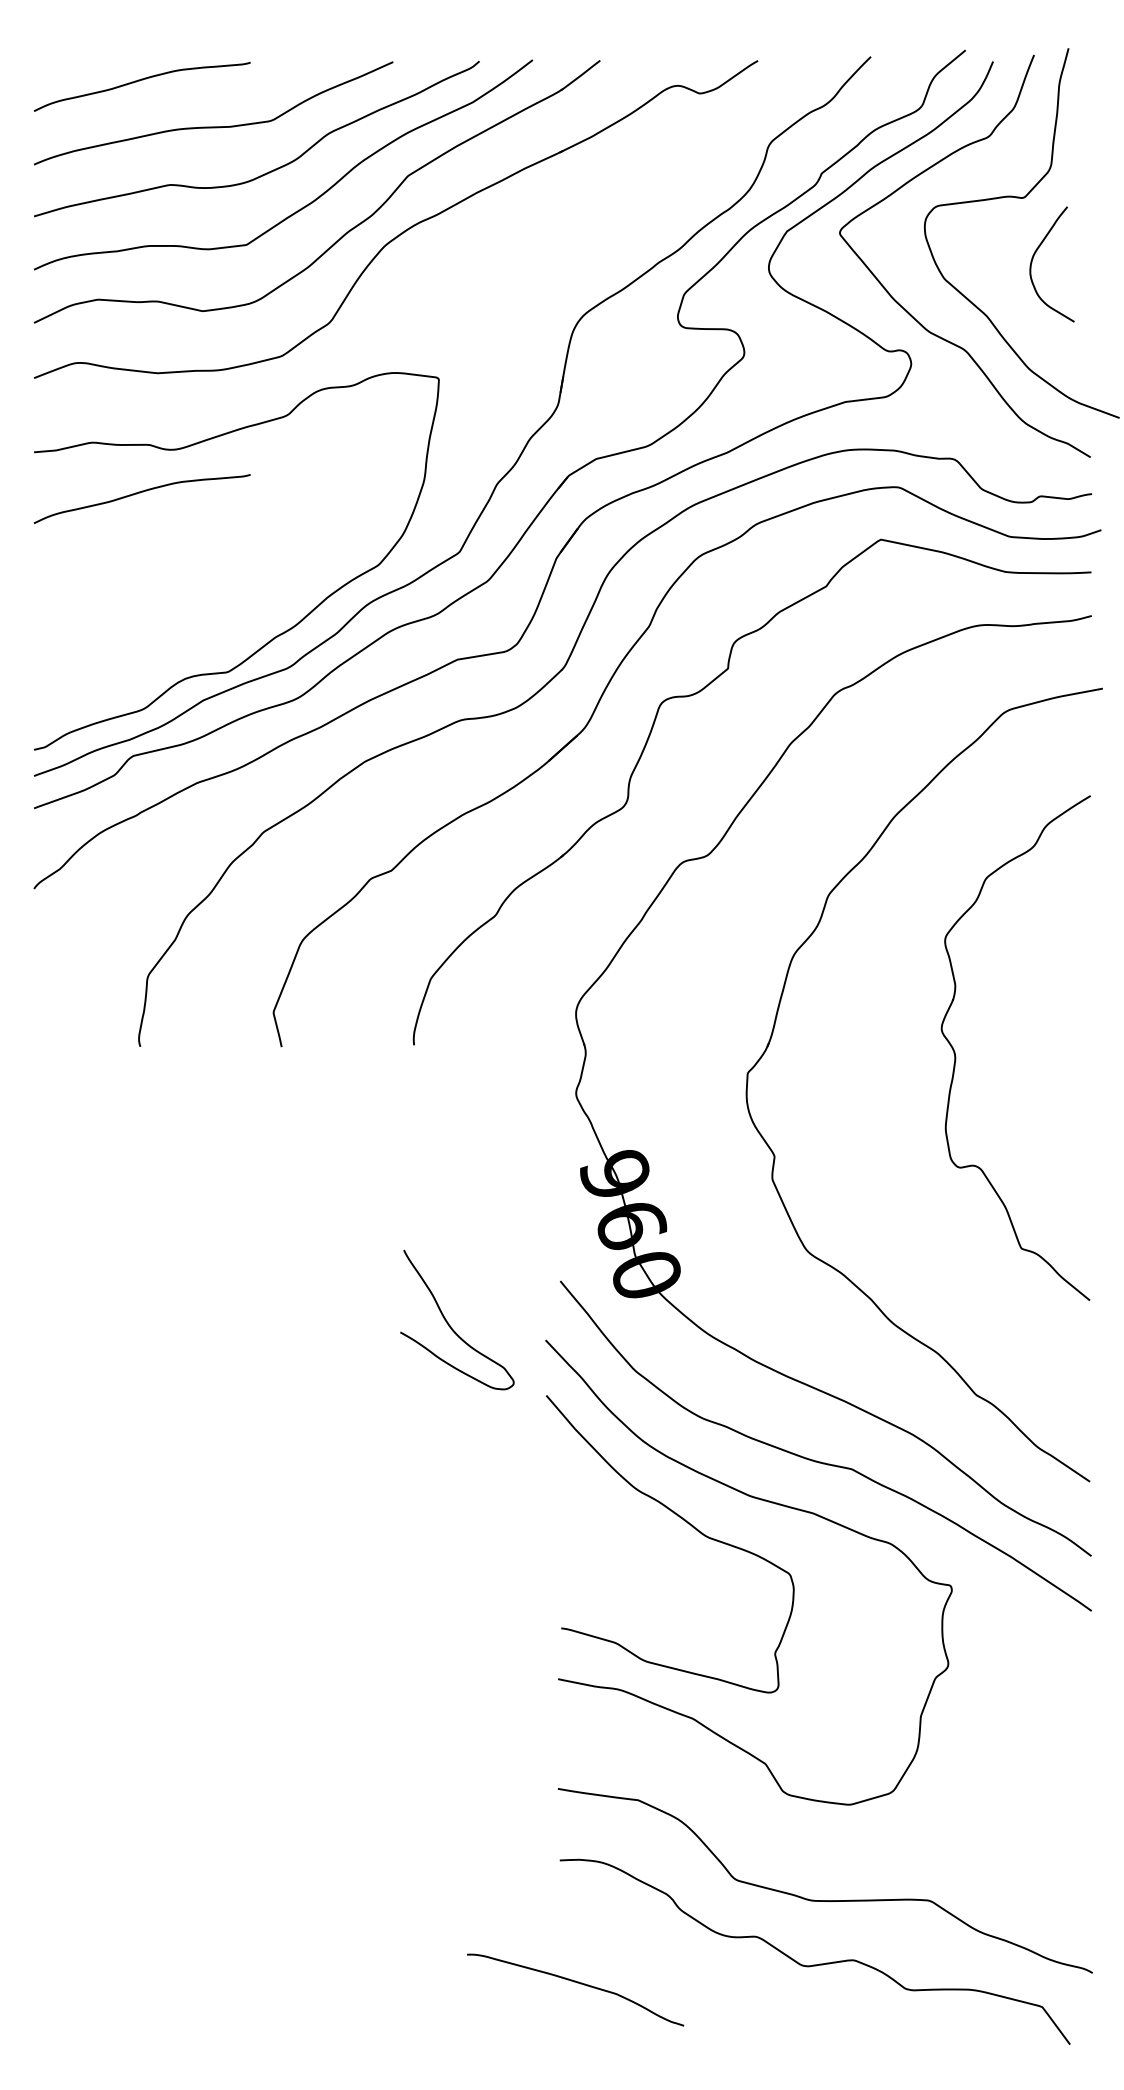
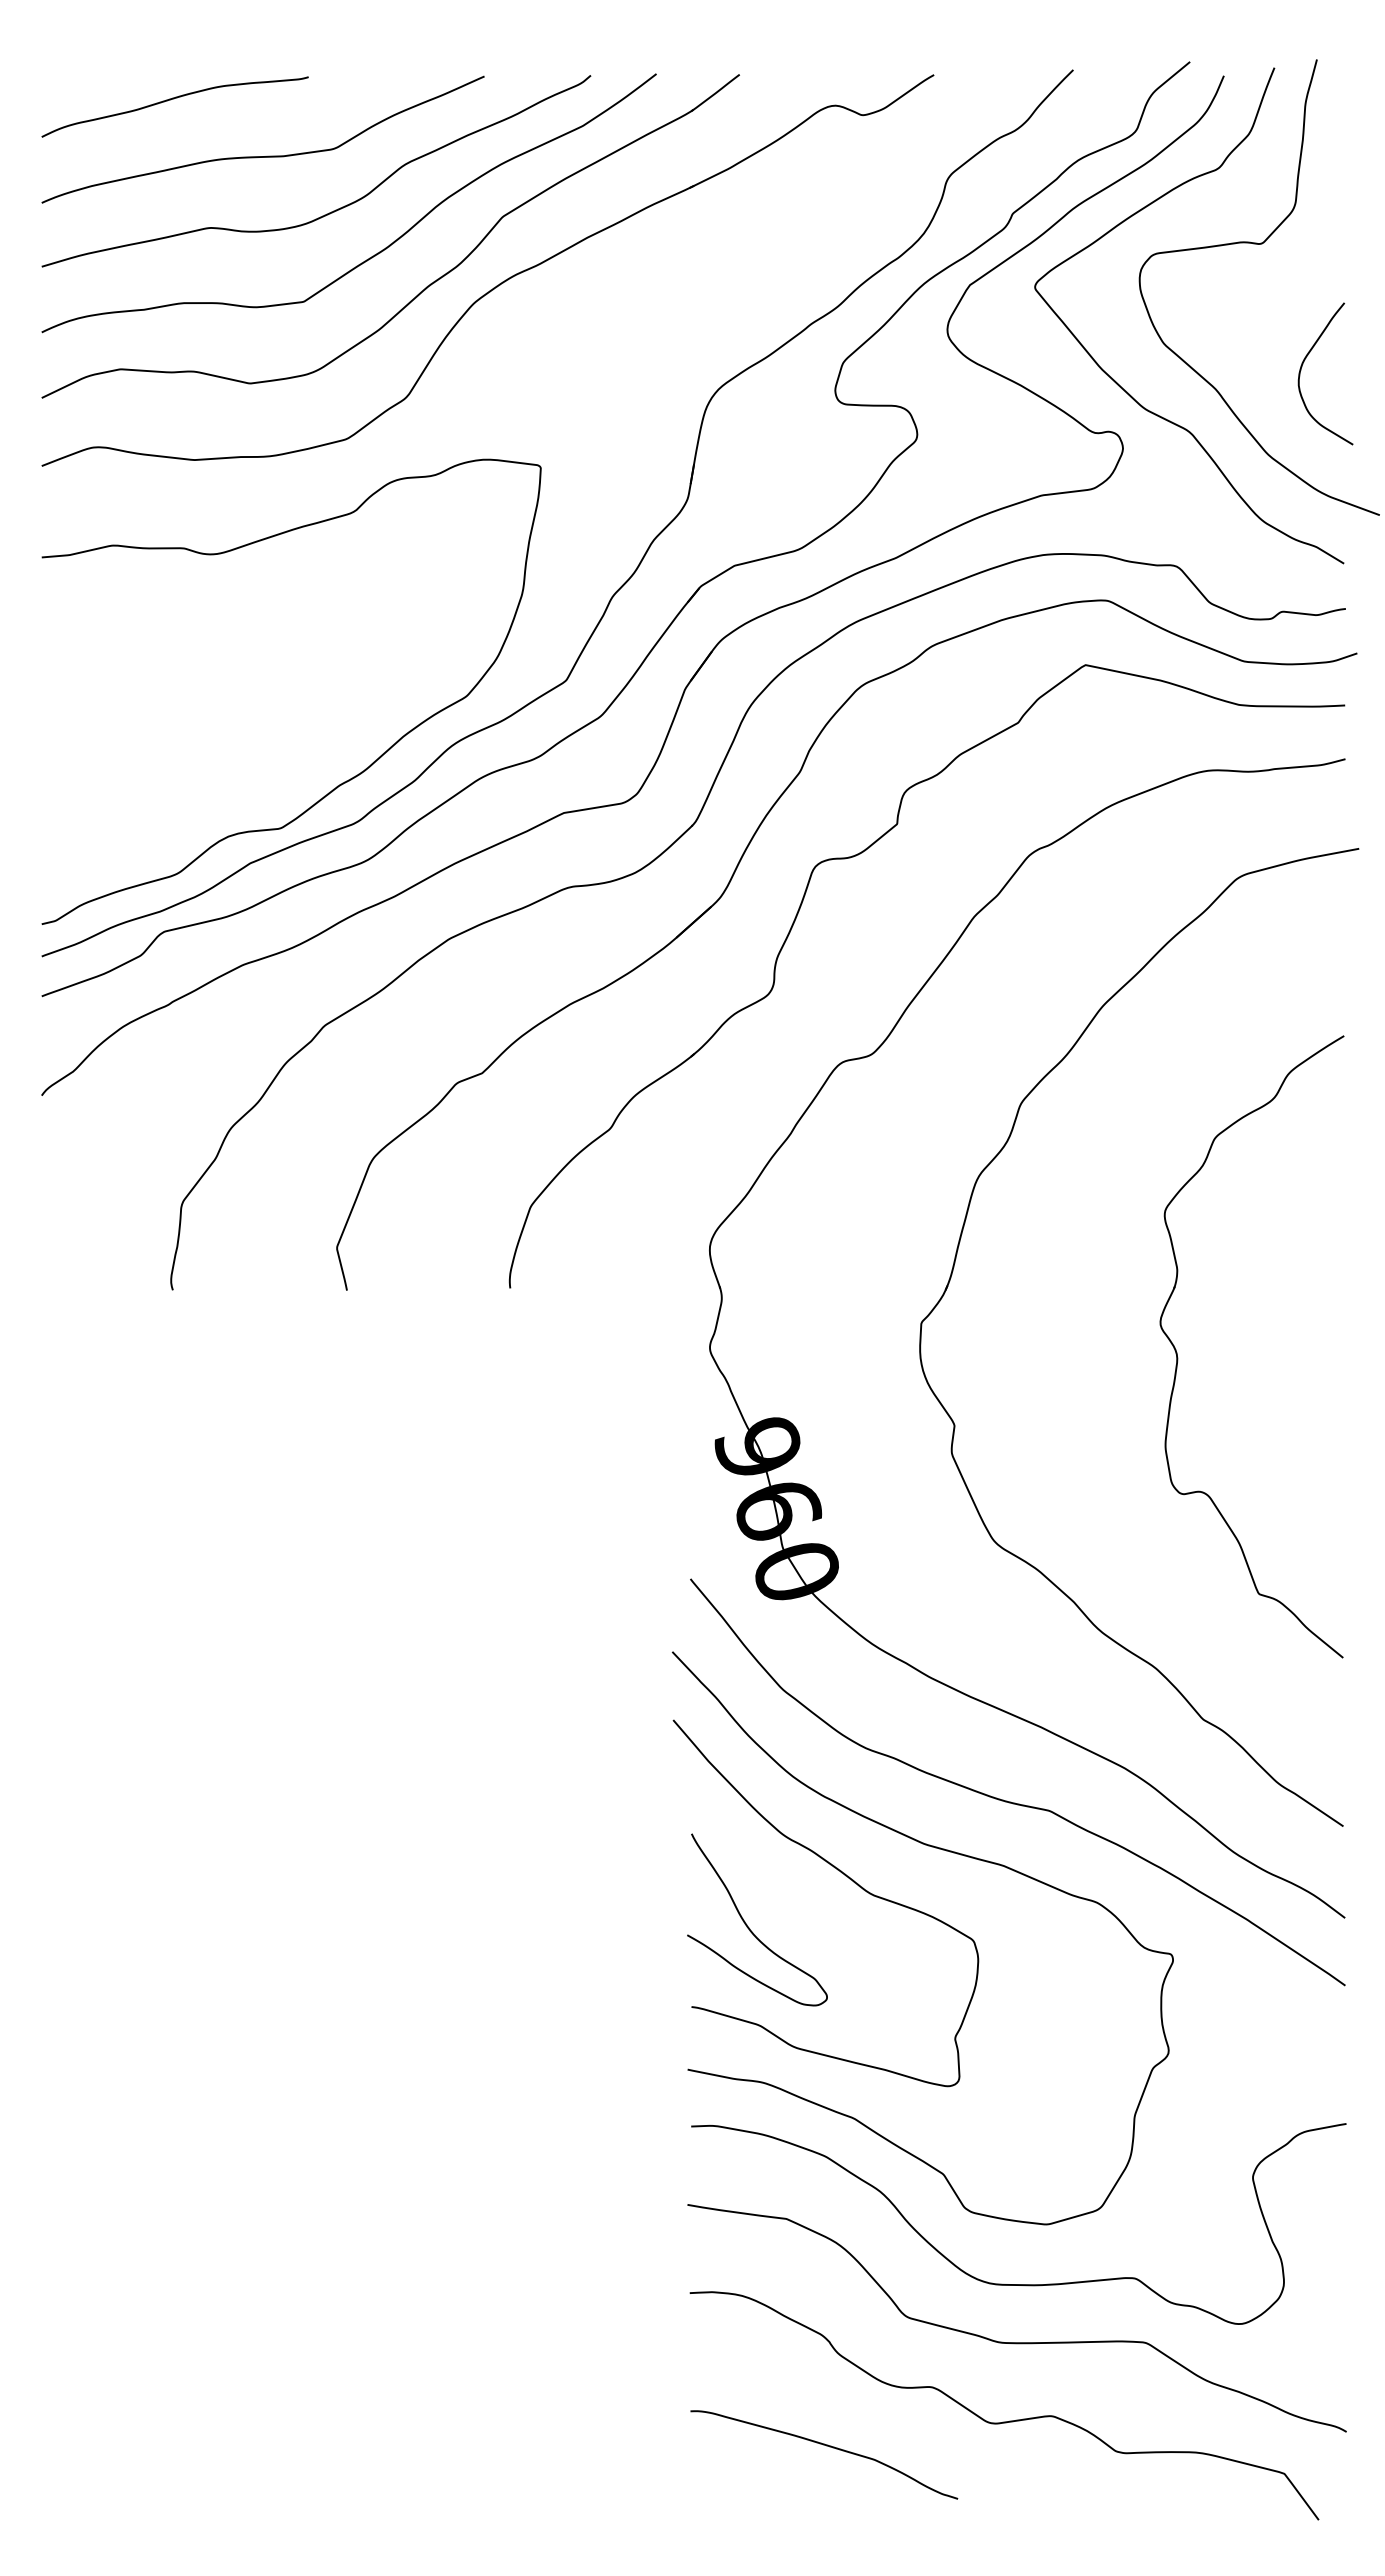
curve: (1034, 256) -> (1303, 364), moved
curve: (141, 492) -> (174, 607), removed
part: (956, 1056) -> (1178, 1357), moved
curve: (449, 1323) -> (747, 1924), moved
curve: (826, 1853) -> (1018, 2284), added
curve: (577, 1983) -> (826, 2446), moved

